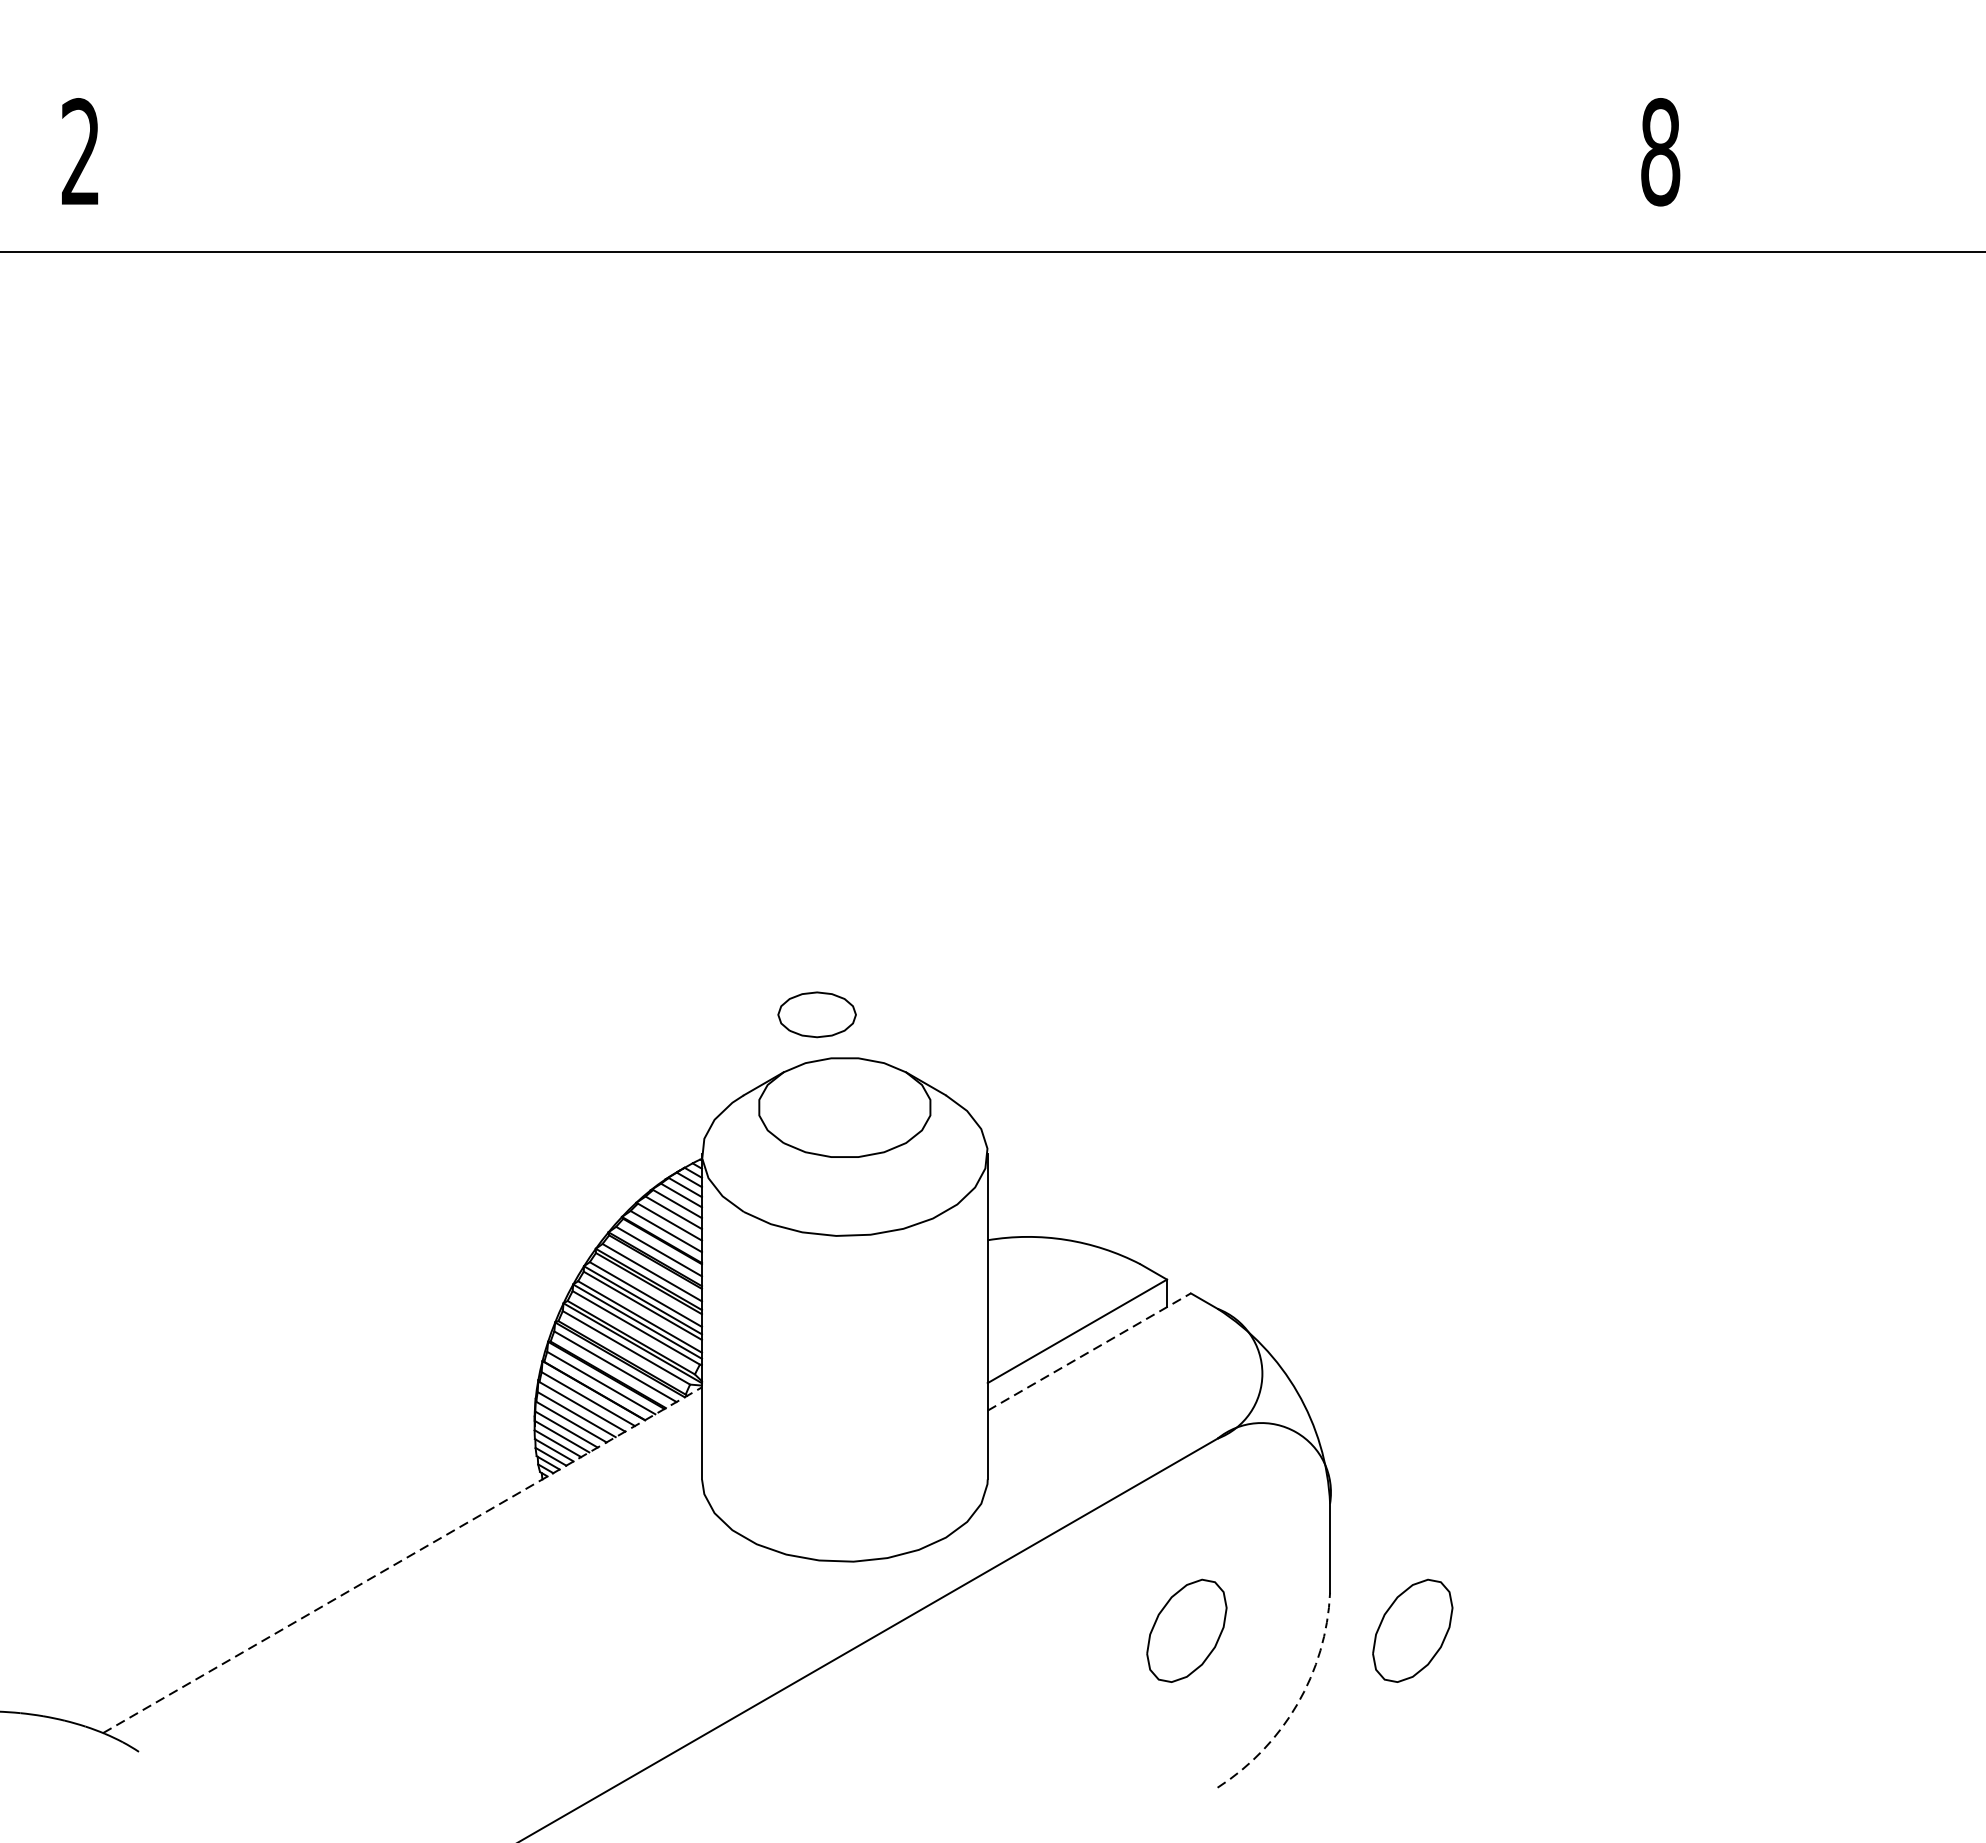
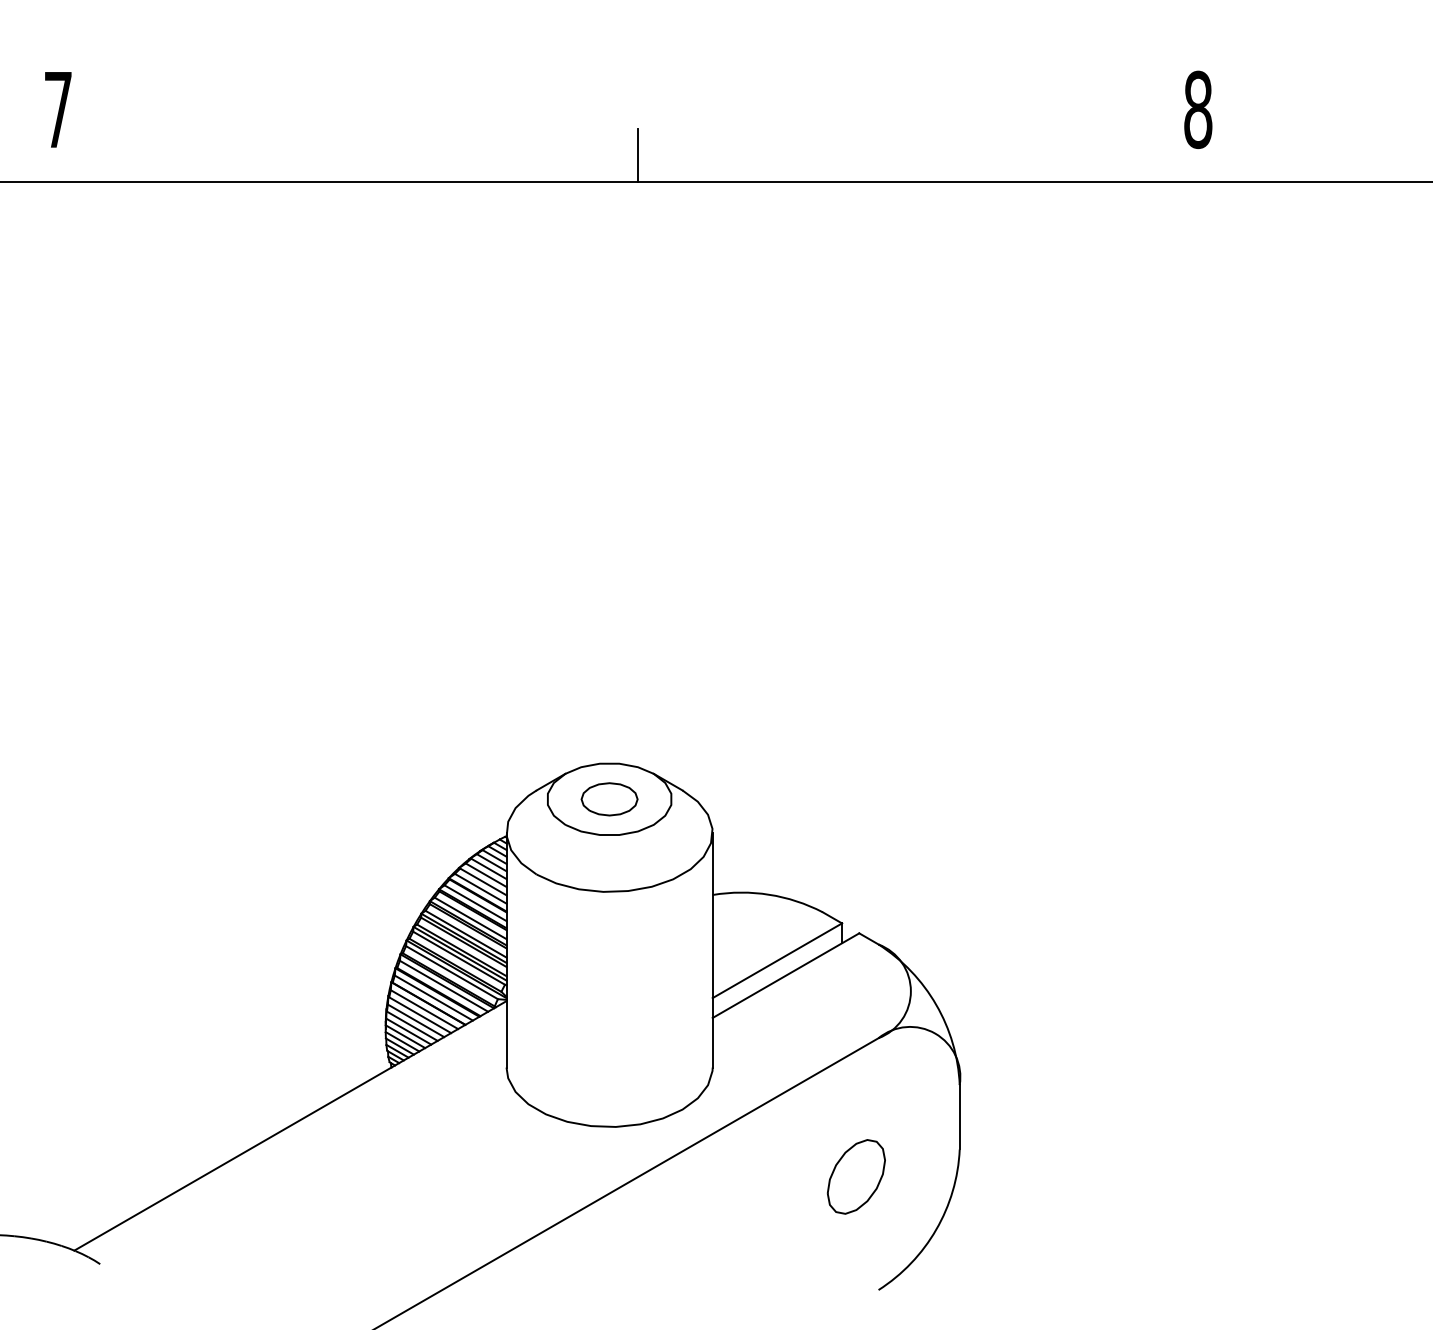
text: (79, 150) -> (57, 108), 2 -> 7
line: (884, 215) -> (638, 155), added
part: (817, 1015) -> (609, 799), moved
line: (1088, 1351) -> (785, 975), dashed -> solid
line: (402, 1559) -> (290, 1125), dashed -> solid
part: (1411, 1630) -> (1018, 1176), removed
arc: (1297, 1703) -> (936, 1229), dashed -> solid

